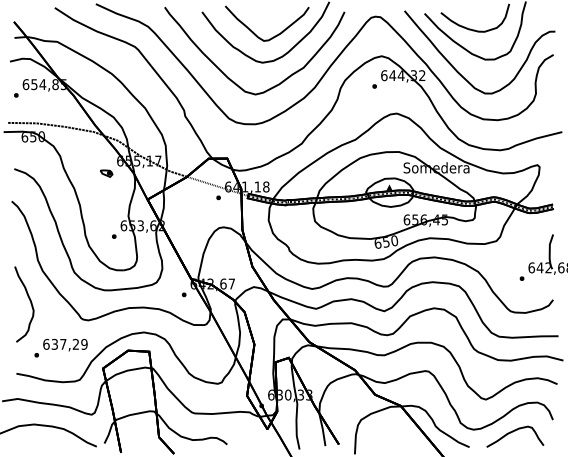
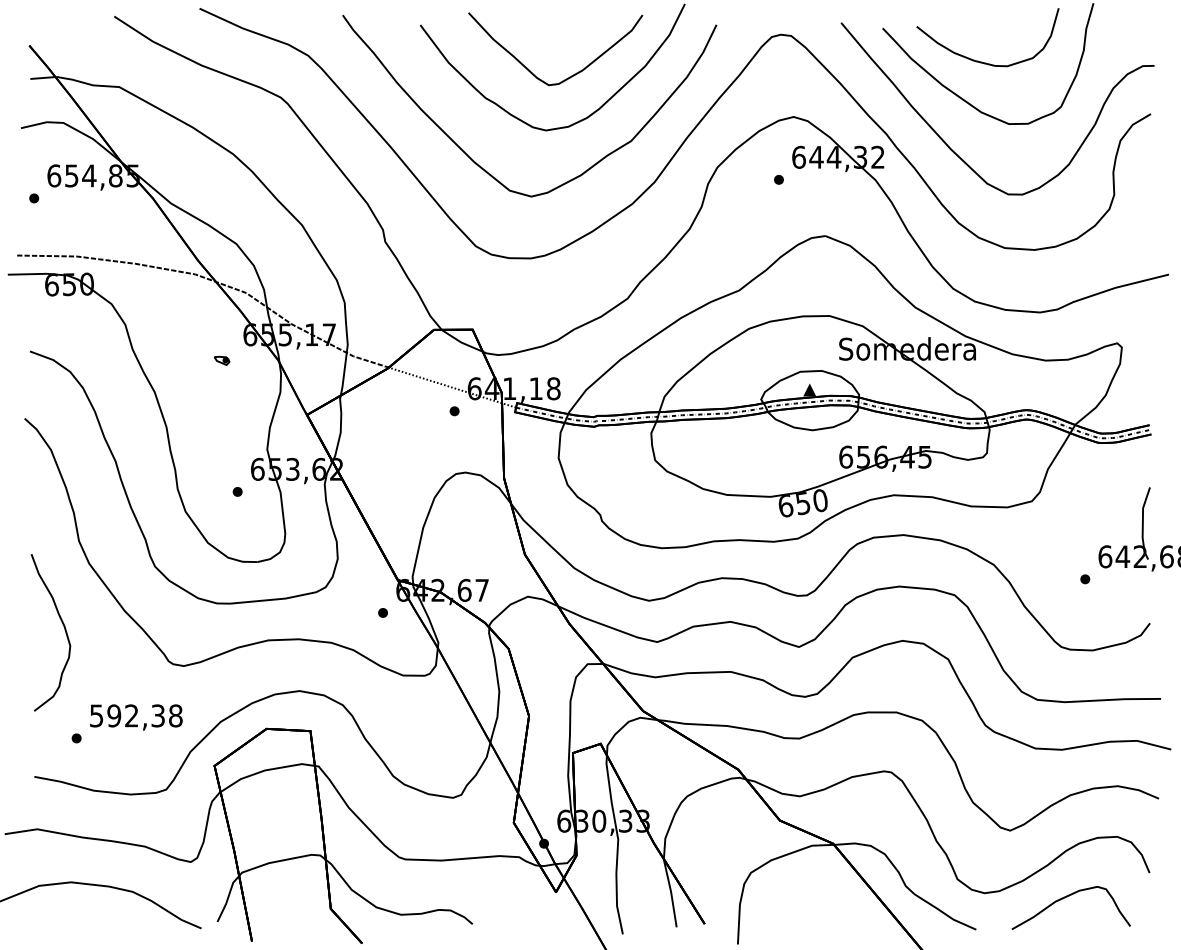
part: (106, 173) -> (221, 360), size x0.6
text: (65, 343) -> (136, 714), 637,29 -> 592,38

